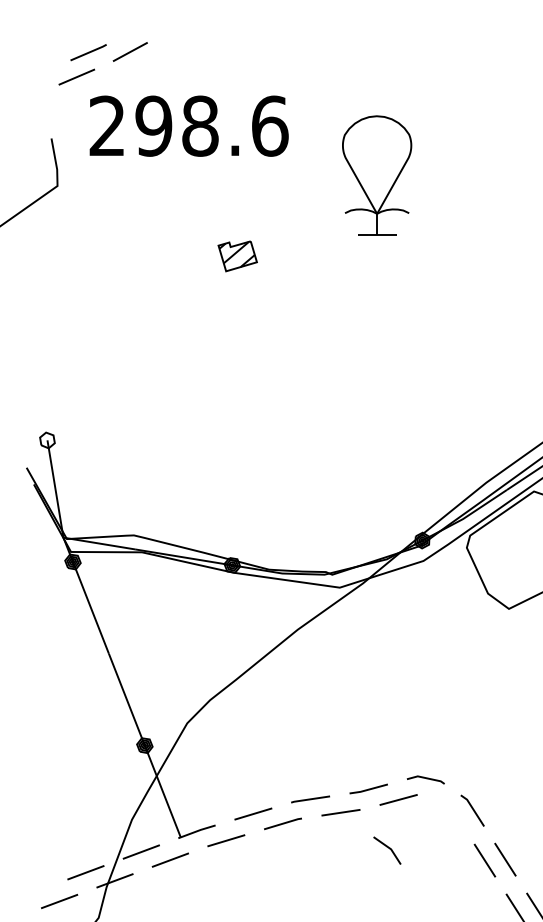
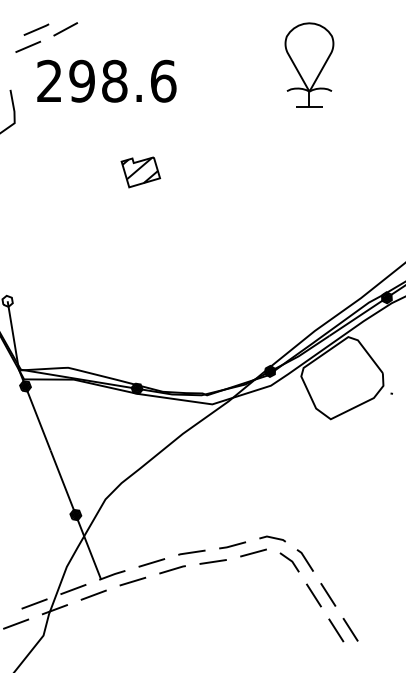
part: (377, 175) -> (309, 64), moved
part: (237, 256) -> (140, 172), size x1.43
line: (388, 849) -> (290, 561), moved

